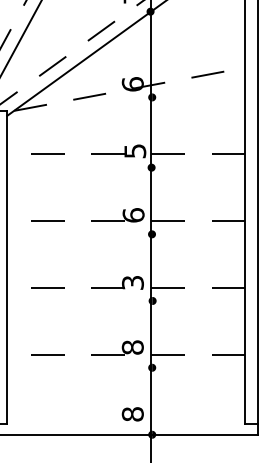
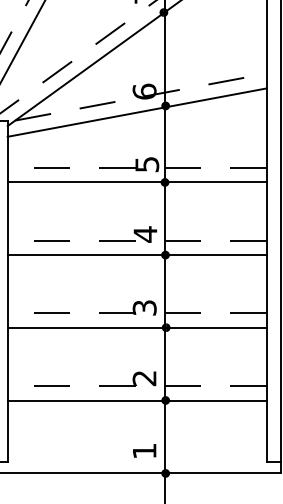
line: (126, 103) -> (137, 112), added
line: (126, 167) -> (137, 182), added
text: (133, 215) -> (145, 234), 6 -> 4
line: (126, 234) -> (137, 255), added
line: (126, 301) -> (137, 328), added
text: (132, 347) -> (144, 378), 8 -> 2
line: (126, 367) -> (137, 400), added
text: (132, 414) -> (144, 451), 8 -> 1

